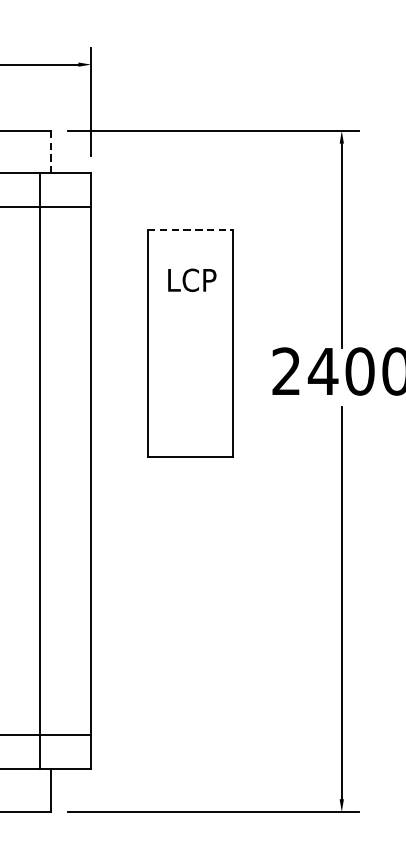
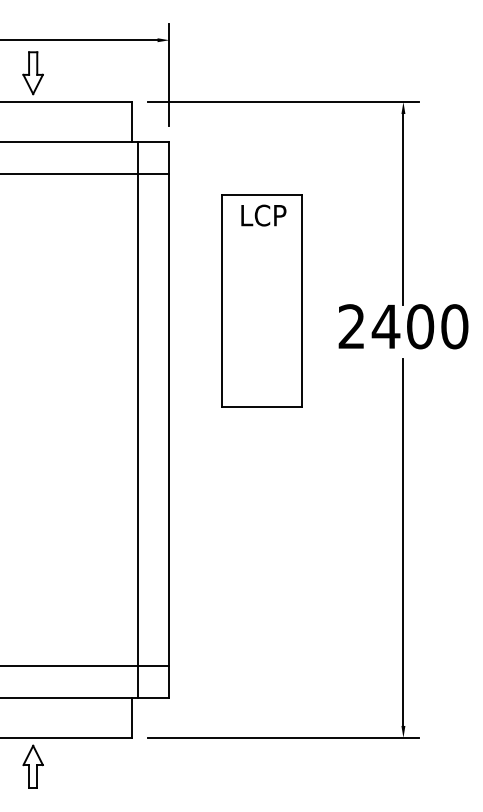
line: (51, 151) -> (132, 121), dashed -> solid
line: (190, 229) -> (262, 194), dashed -> solid
text: (191, 280) -> (263, 215), moved
line: (39, 470) -> (137, 419), moved

